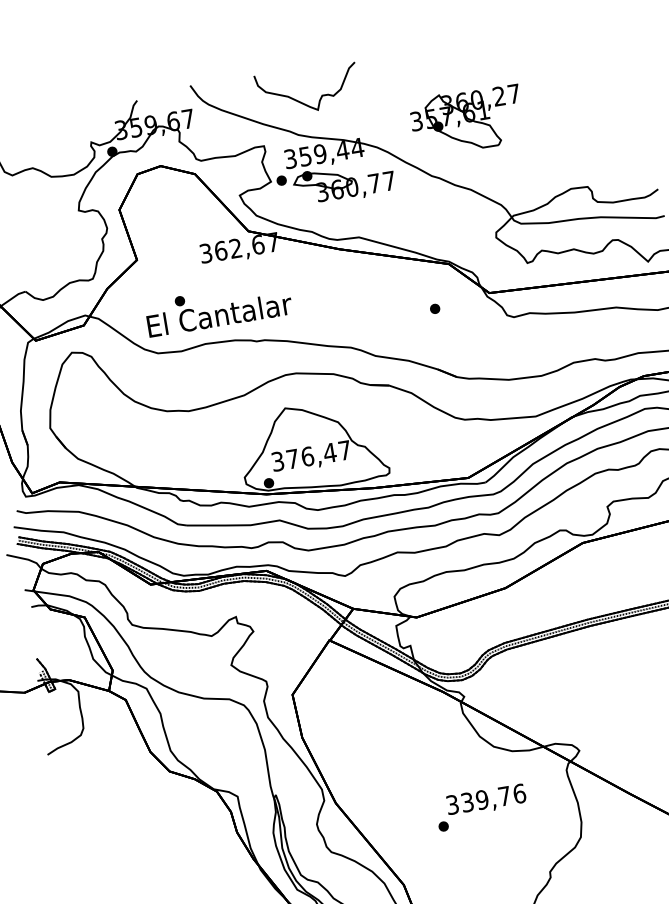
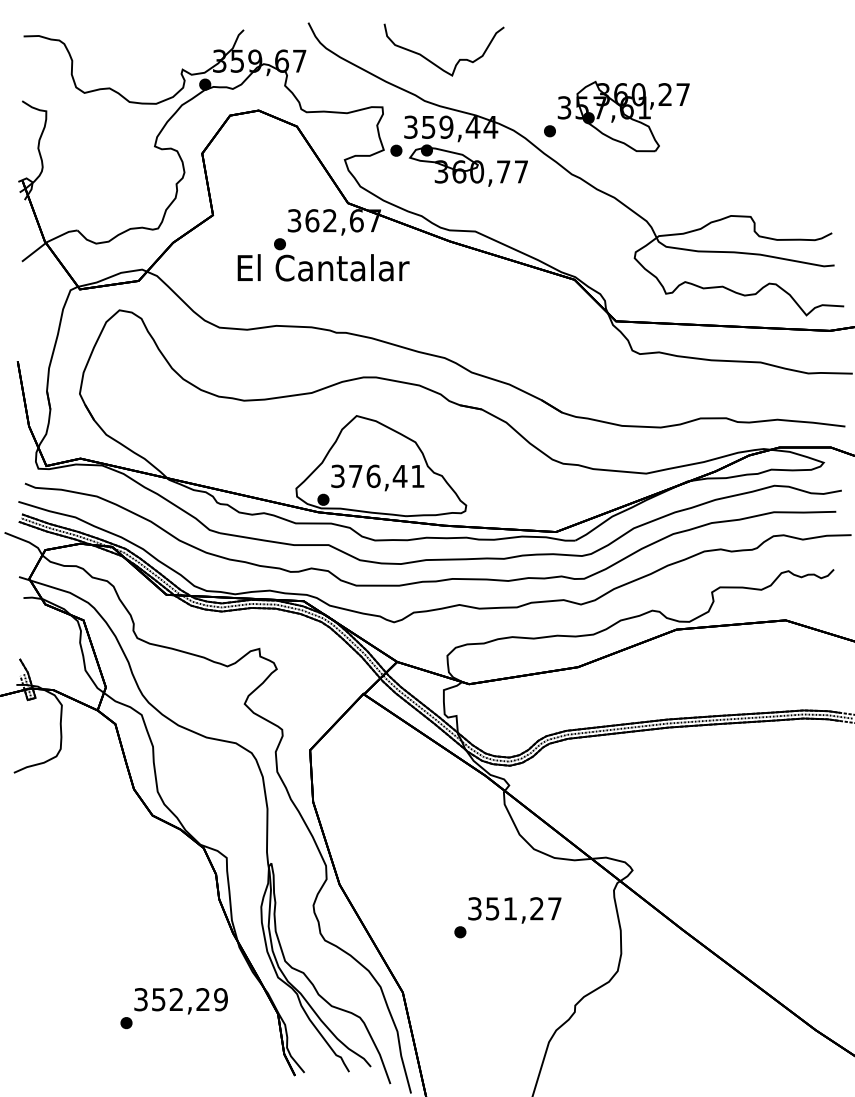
text: (218, 307) -> (323, 259), moved
part: (434, 309) -> (549, 131), moved
text: (344, 450) -> (417, 476), 376,47 -> 376,41
text: (493, 797) -> (523, 908), 339,76 -> 351,27

